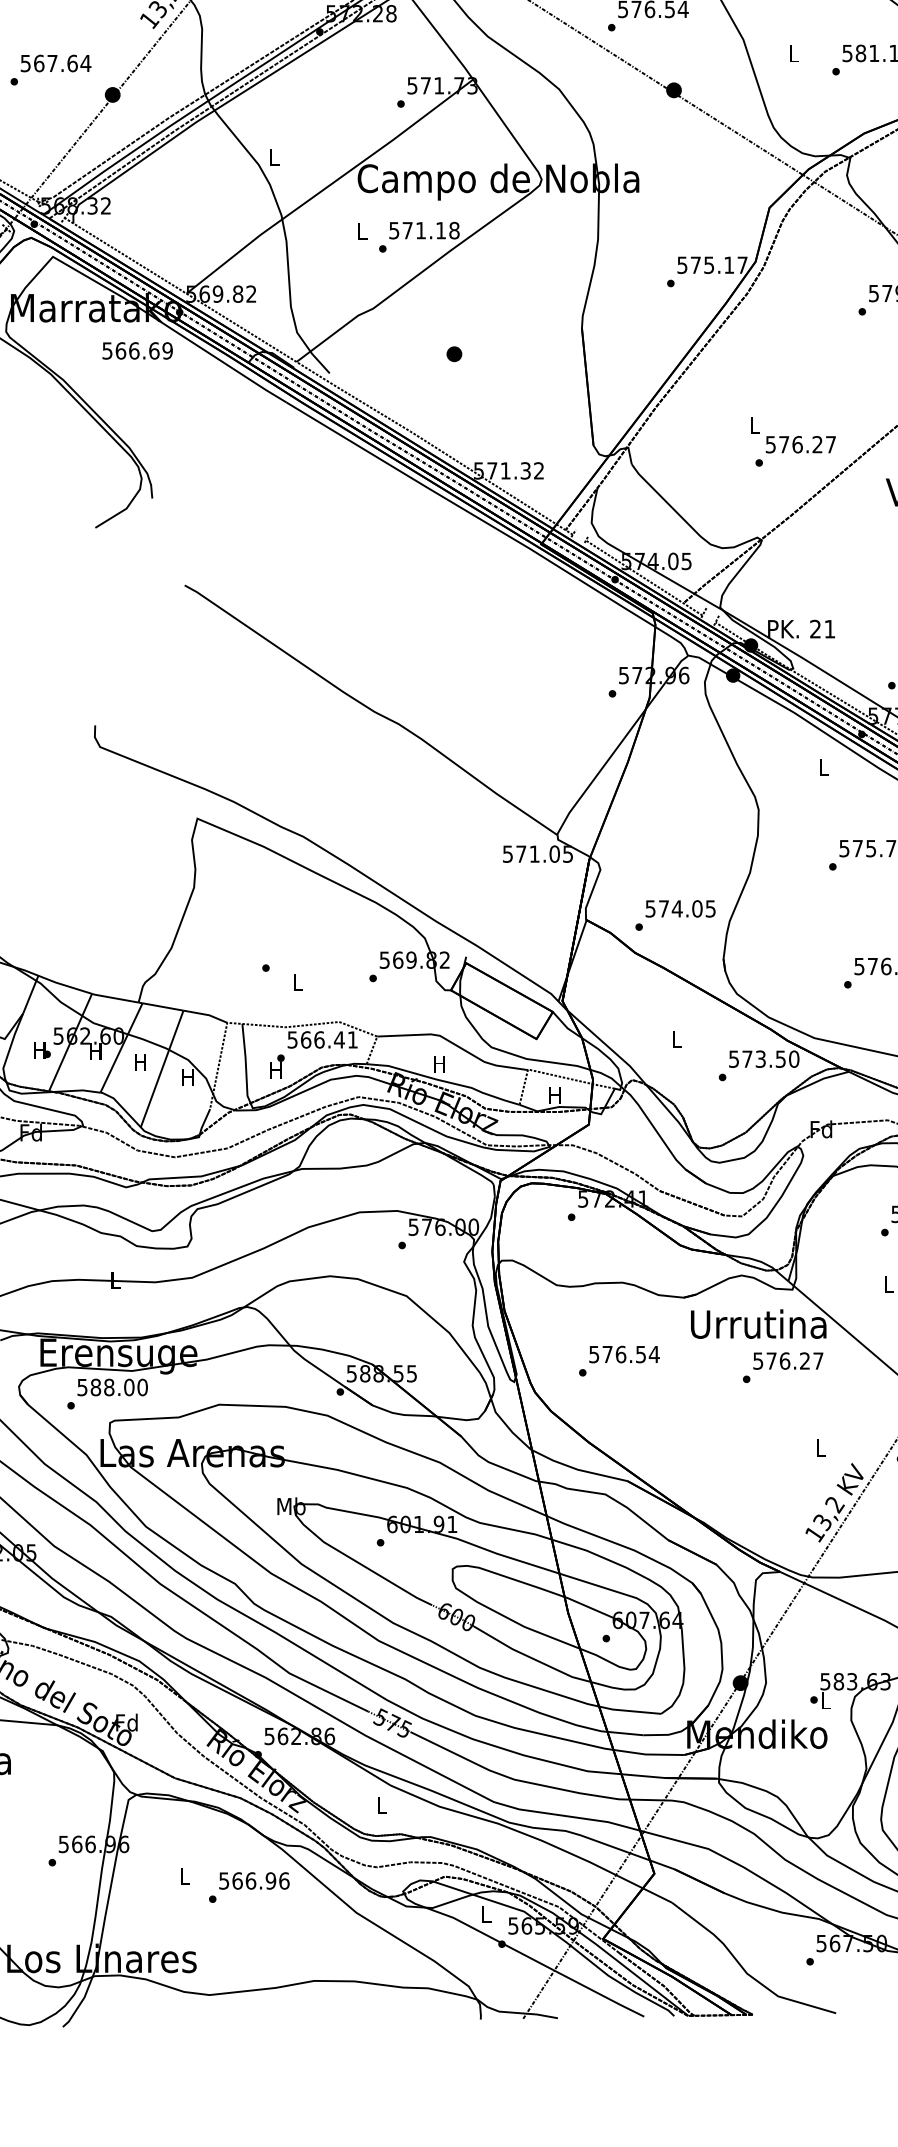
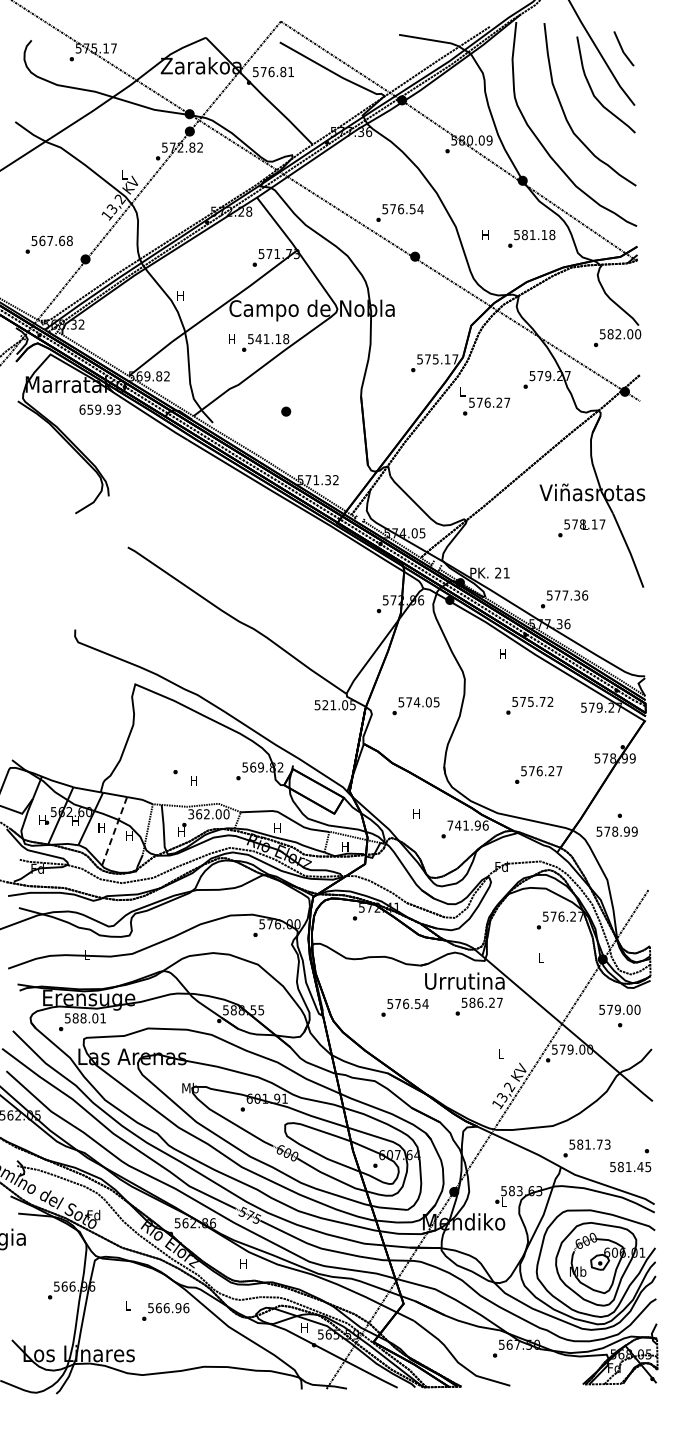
text: (793, 52) -> (485, 234), L -> H
text: (85, 62) -> (69, 240), 567.64 -> 567.68
text: (274, 156) -> (180, 295), L -> H
text: (361, 229) -> (231, 338), L -> H
text: (407, 231) -> (258, 339), 571.18 -> 541.18
text: (136, 350) -> (99, 409), 566.69 -> 659.93
text: (793, 442) -> (485, 401), moved
text: (822, 766) -> (502, 653), L -> H
text: (521, 854) -> (325, 705), 571.05 -> 521.05
text: (674, 915) -> (415, 706), moved
text: (296, 982) -> (193, 780), L -> H
text: (676, 1038) -> (416, 813), L -> H
text: (322, 1040) -> (208, 814), 566.41 -> 362.00
text: (763, 1059) -> (467, 825), 573.50 -> 741.96
line: (161, 1069) -> (114, 831), solid -> dashed
text: (618, 1360) -> (404, 1007), moved
text: (771, 1360) -> (472, 1002), 576.27 -> 586.27
text: (143, 1387) -> (103, 1018), 588.00 -> 588.01
text: (381, 1804) -> (243, 1263), L -> H
text: (485, 1913) -> (304, 1327), L -> H

